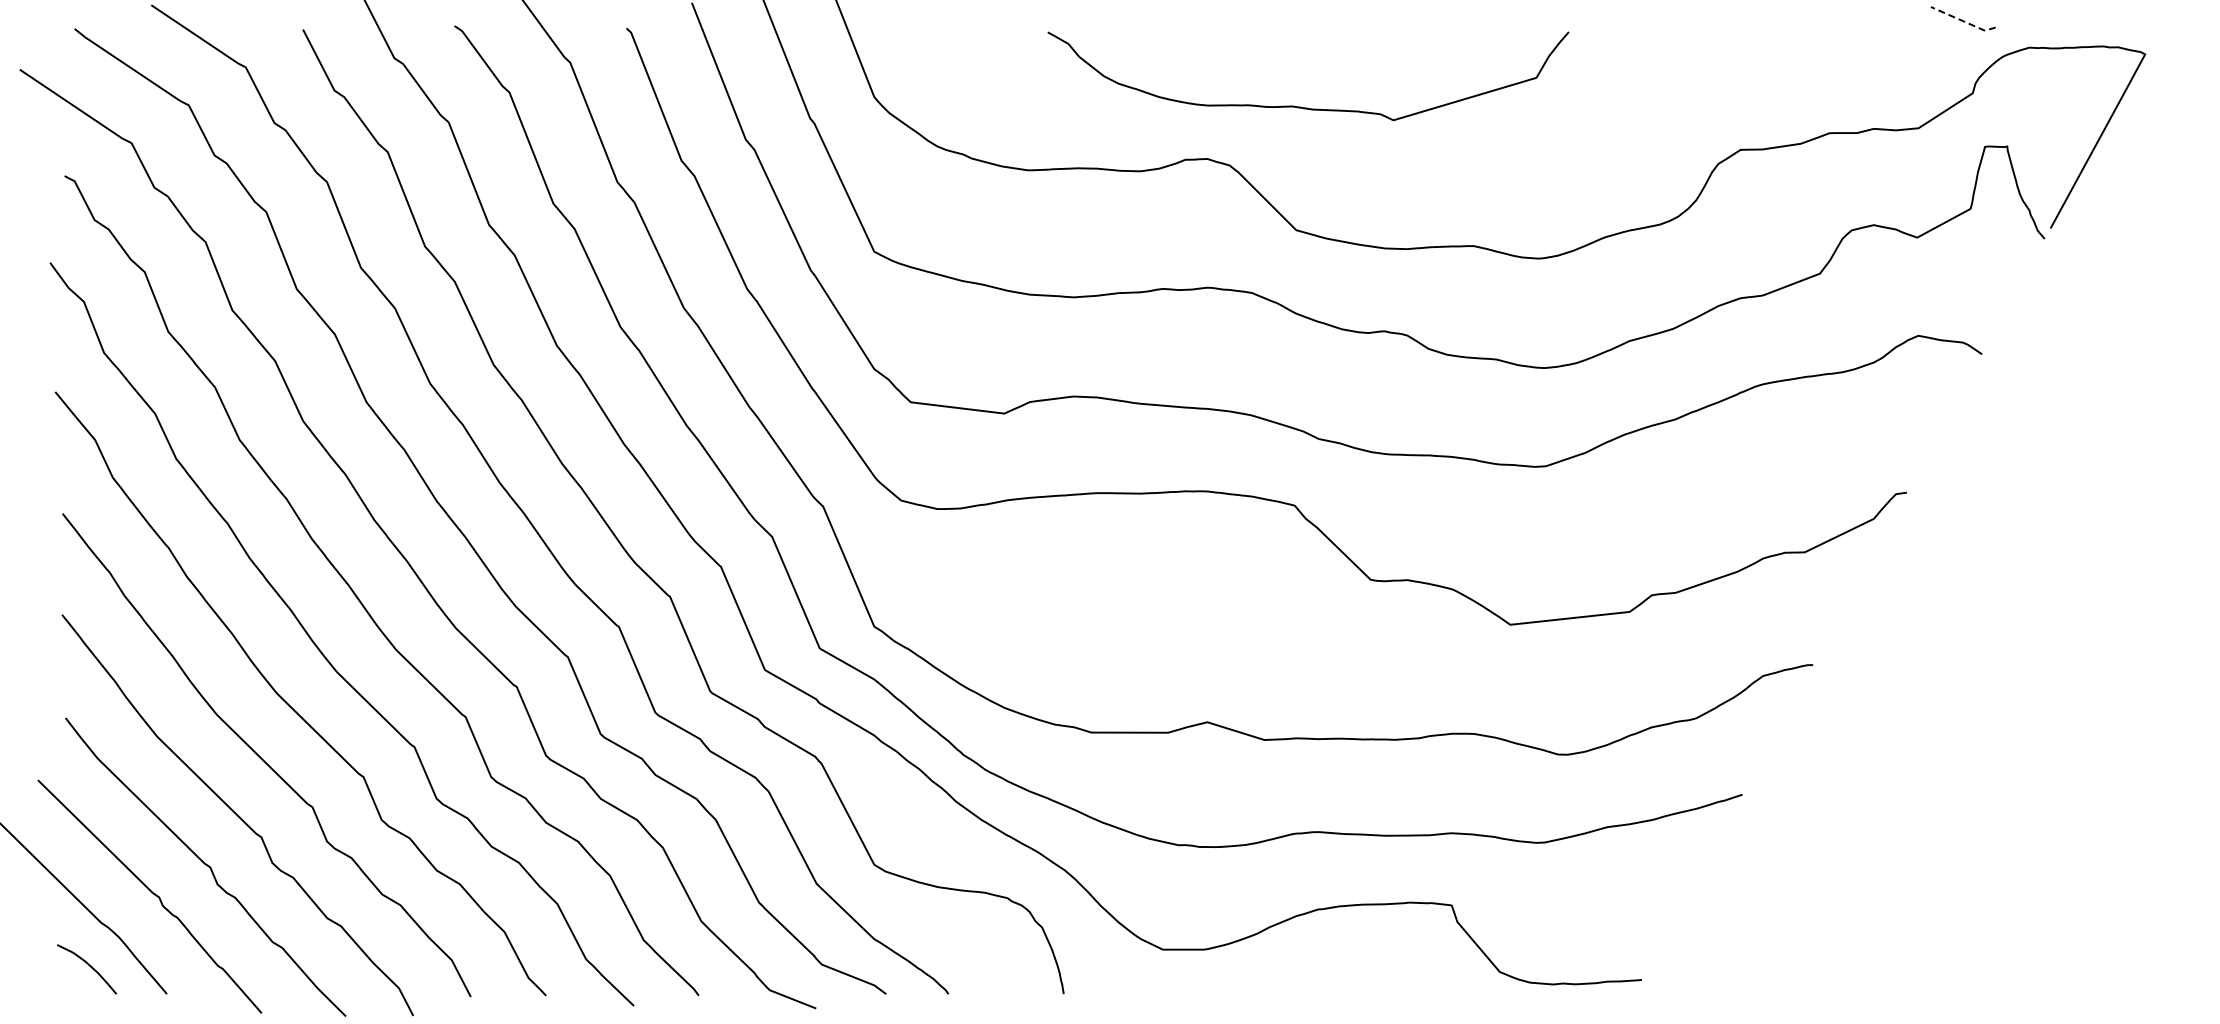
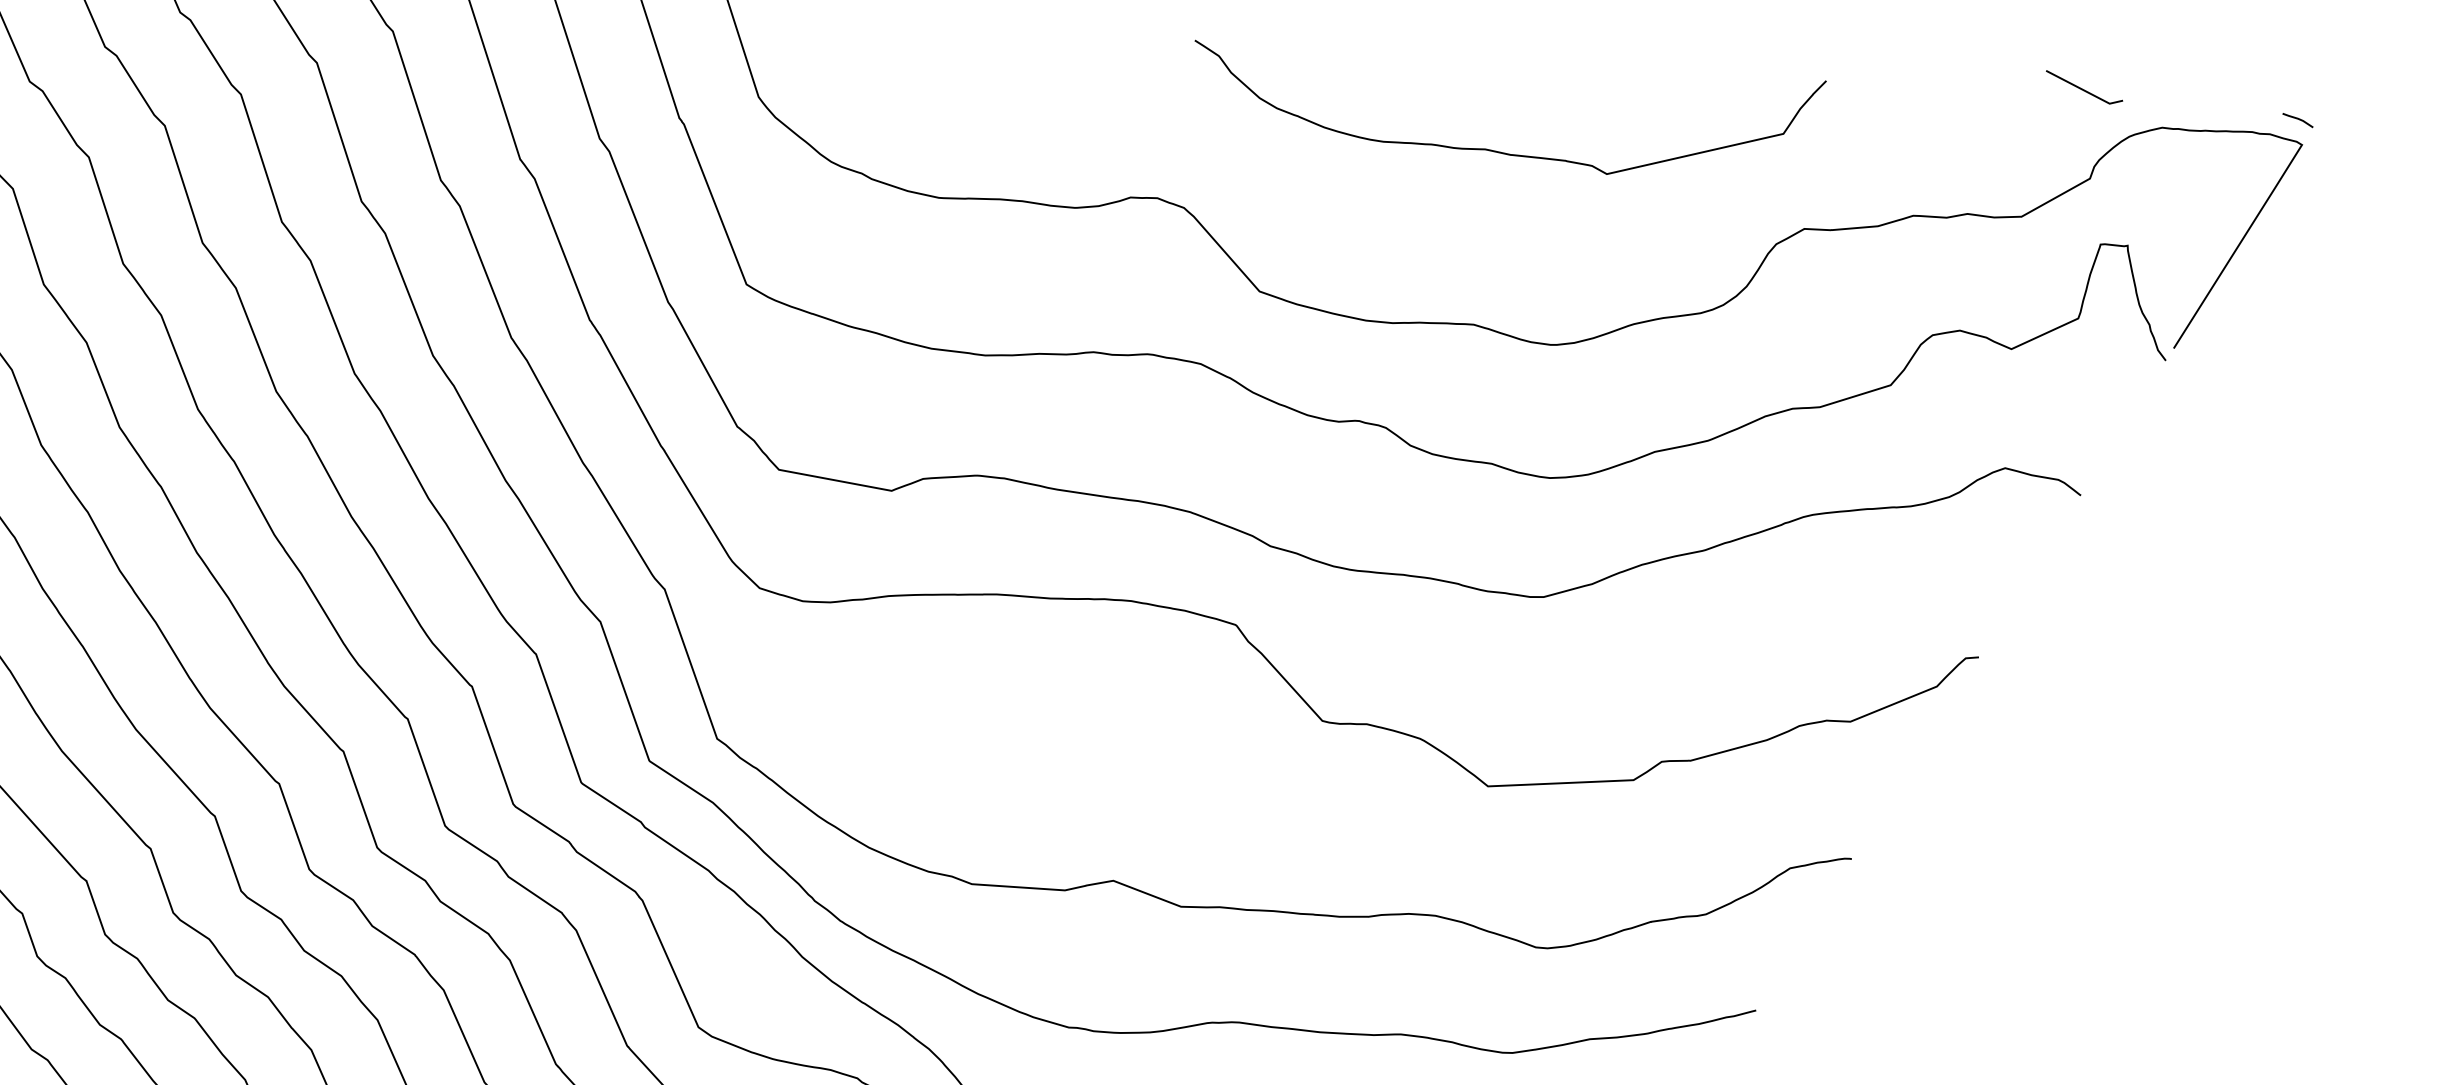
line: (1963, 21) -> (2084, 90), dashed -> solid
curve: (2140, 33) -> (2297, 119), added
curve: (1301, 106) -> (1496, 150), moved

